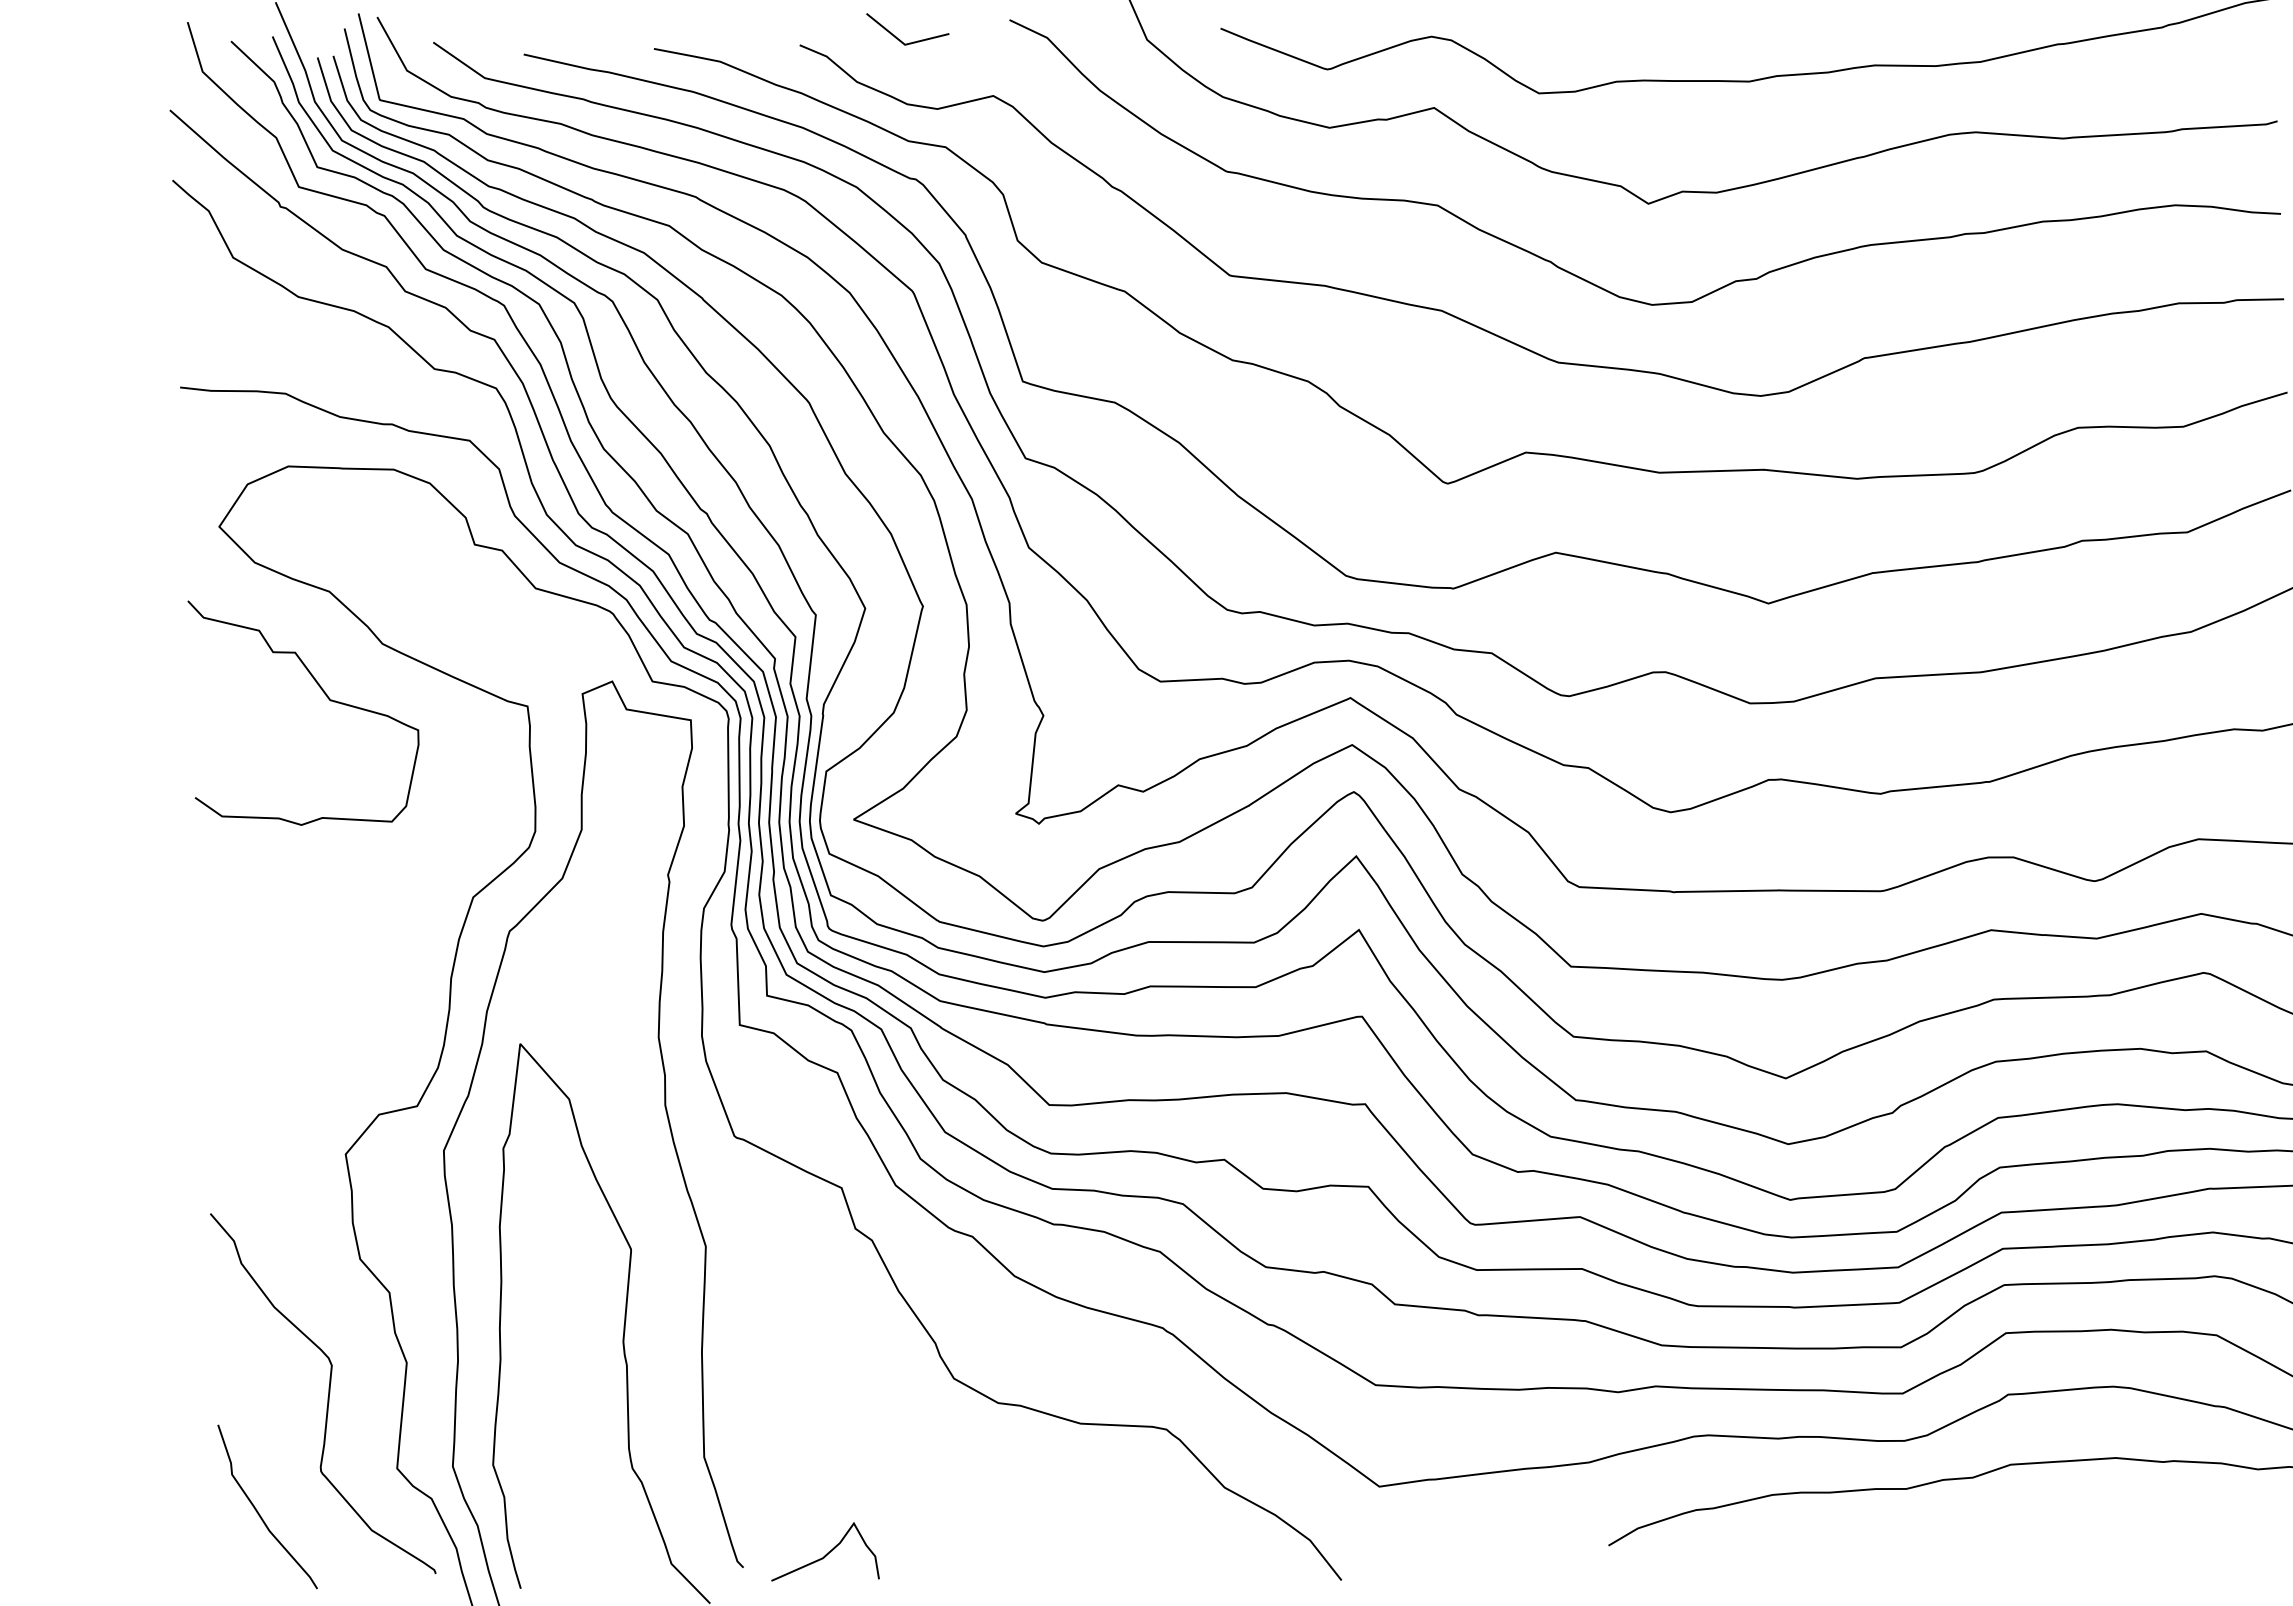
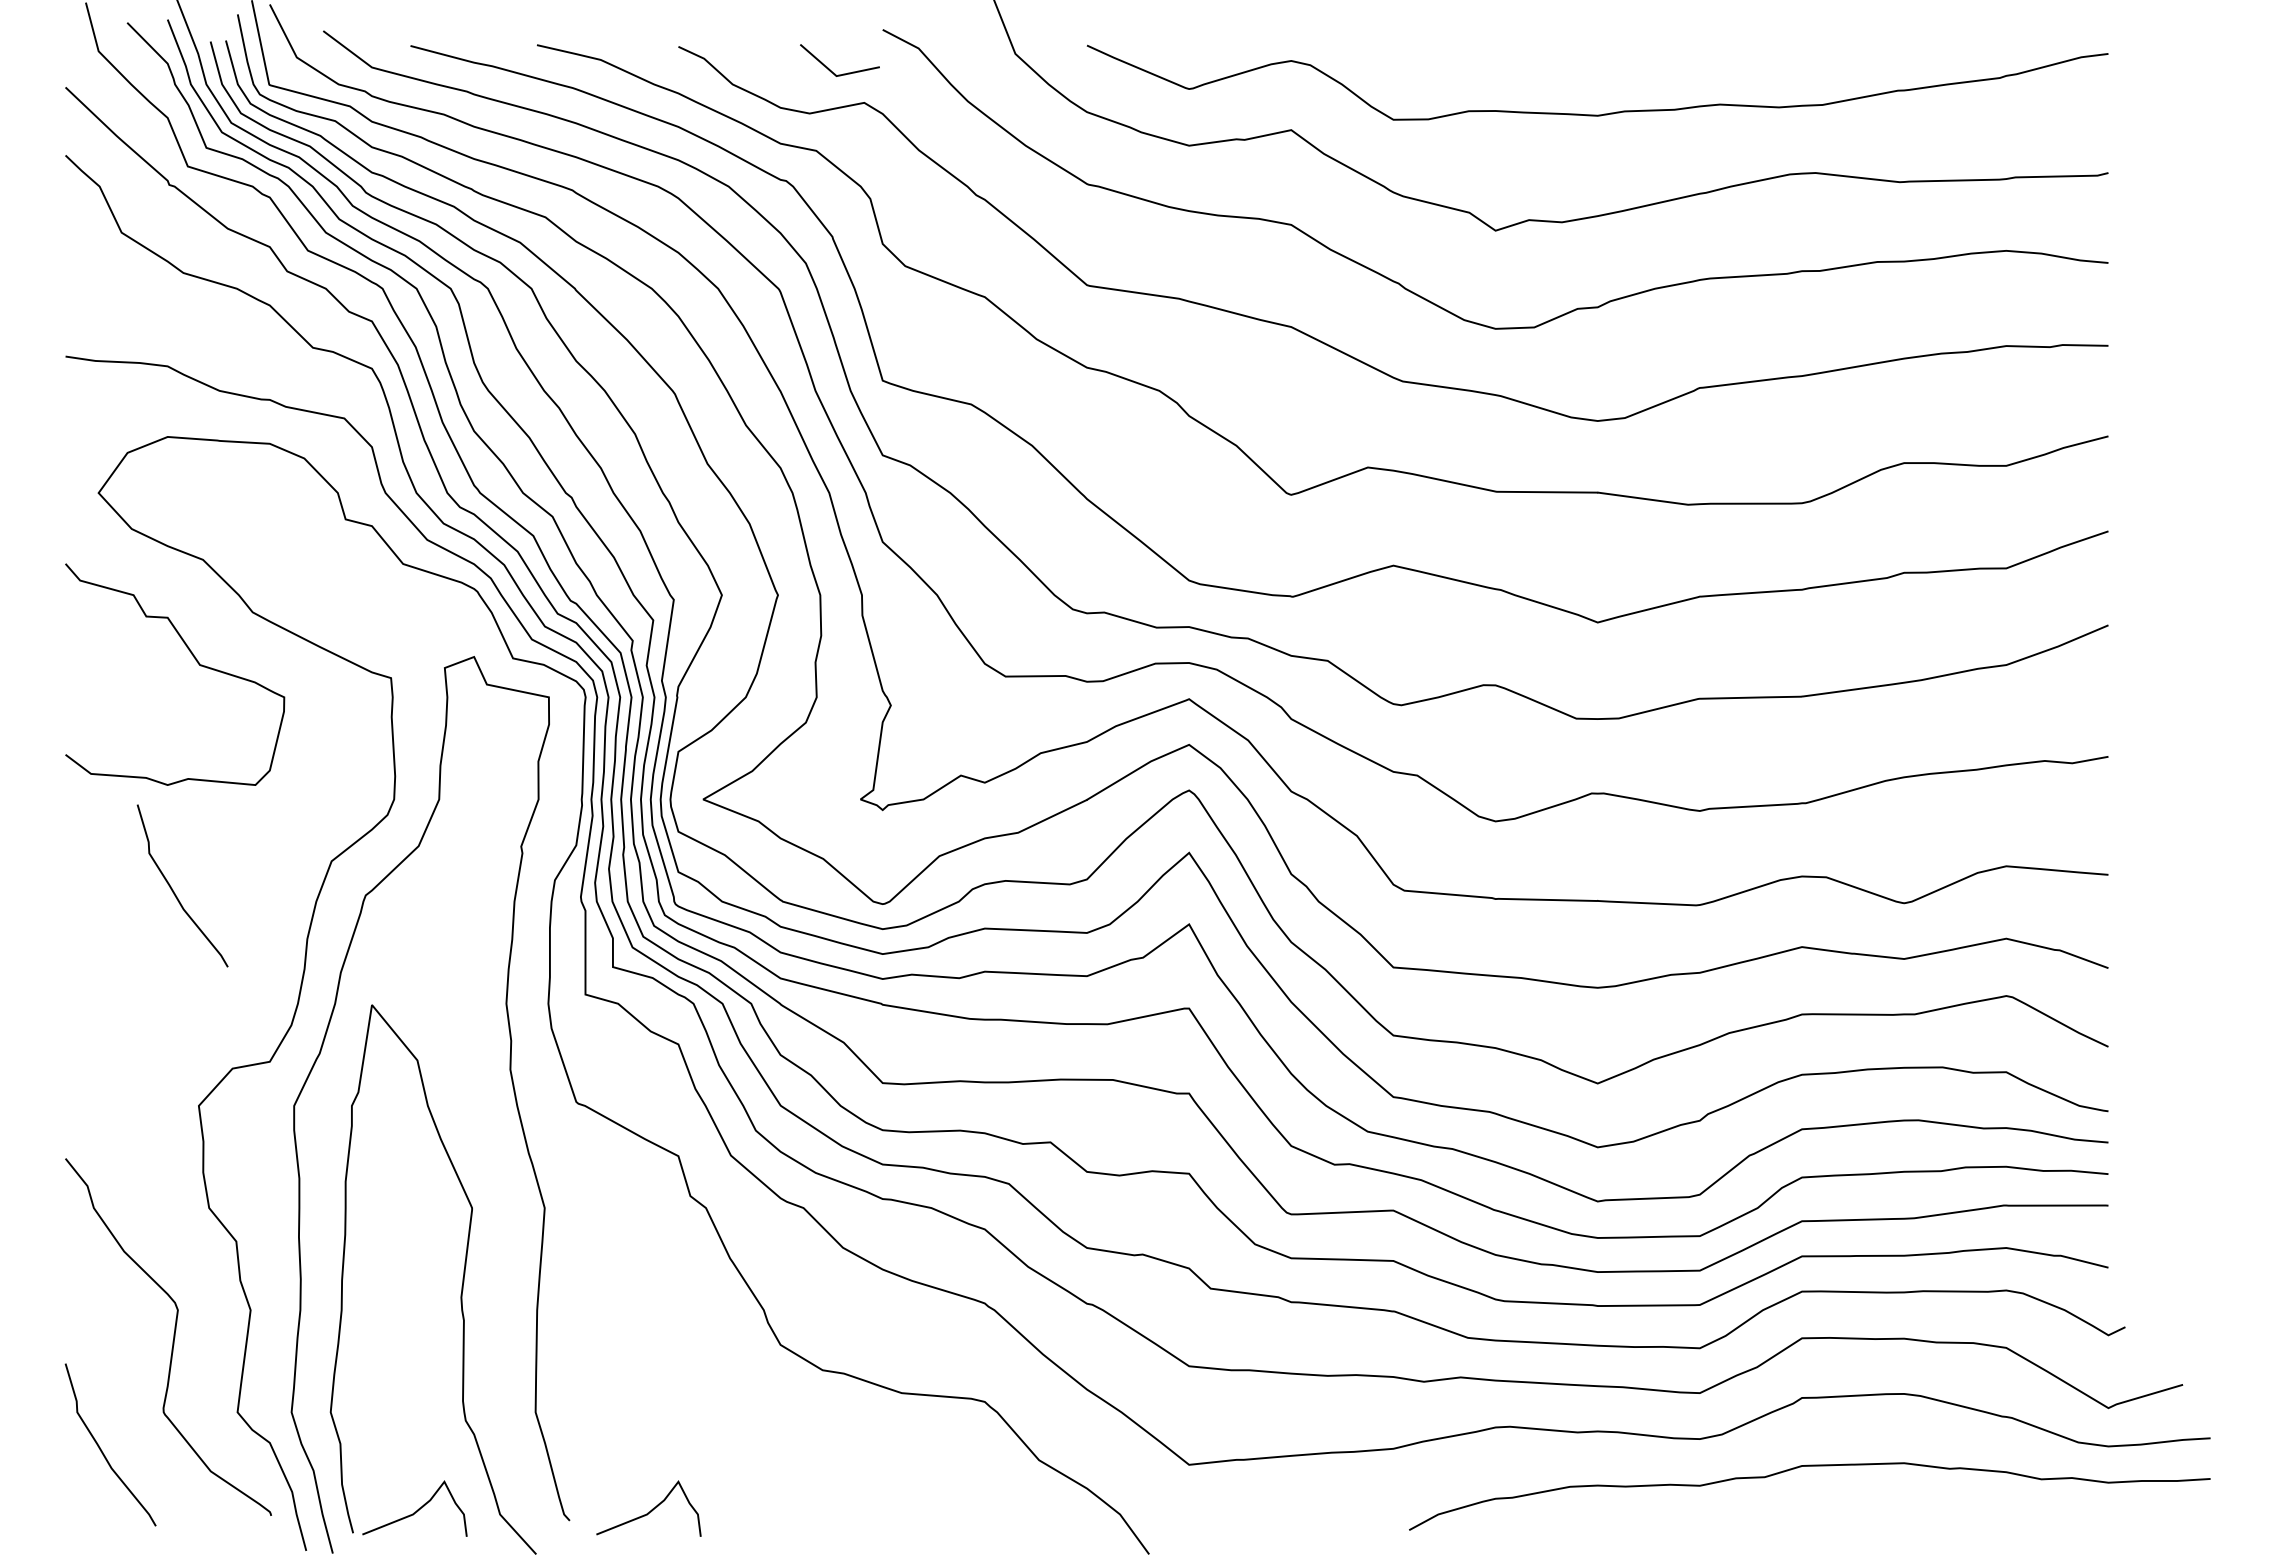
line: (898, 38) -> (830, 69), moved
curve: (312, 934) -> (174, 891), added
curve: (585, 1562) -> (416, 1510), added

